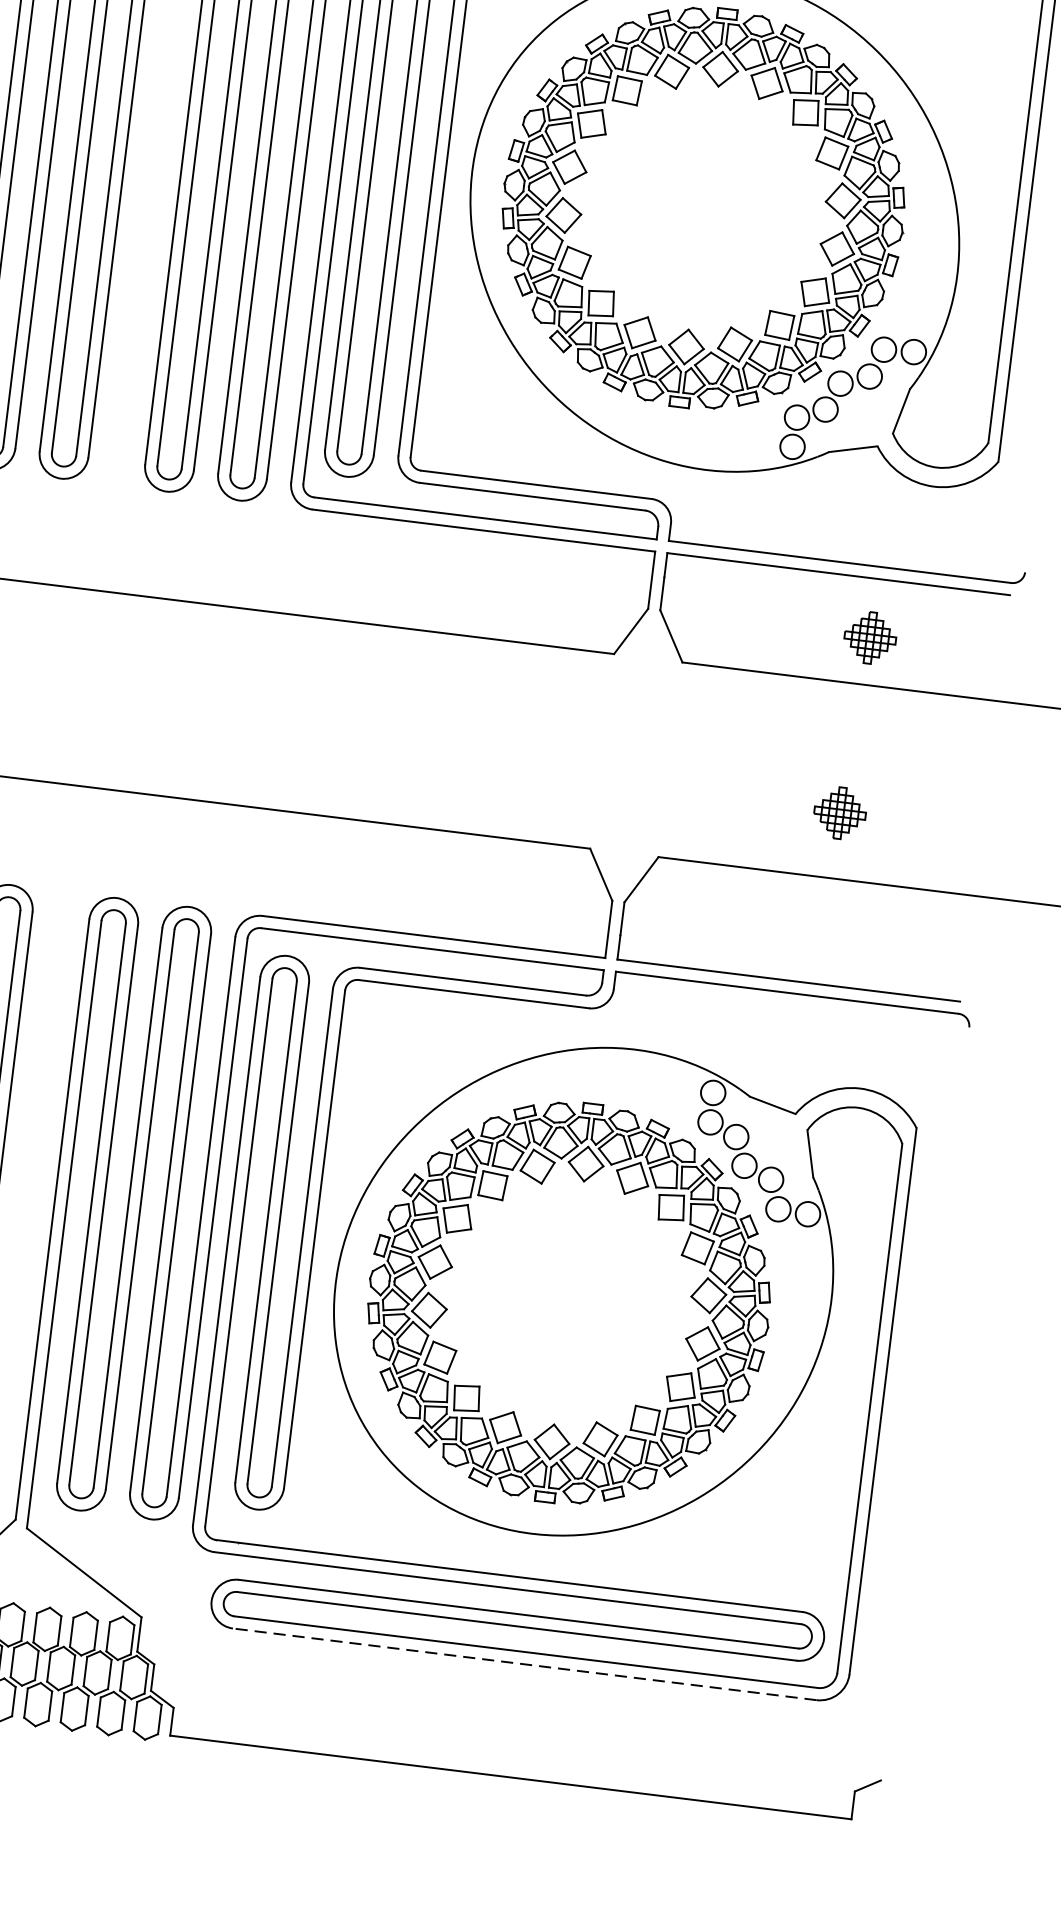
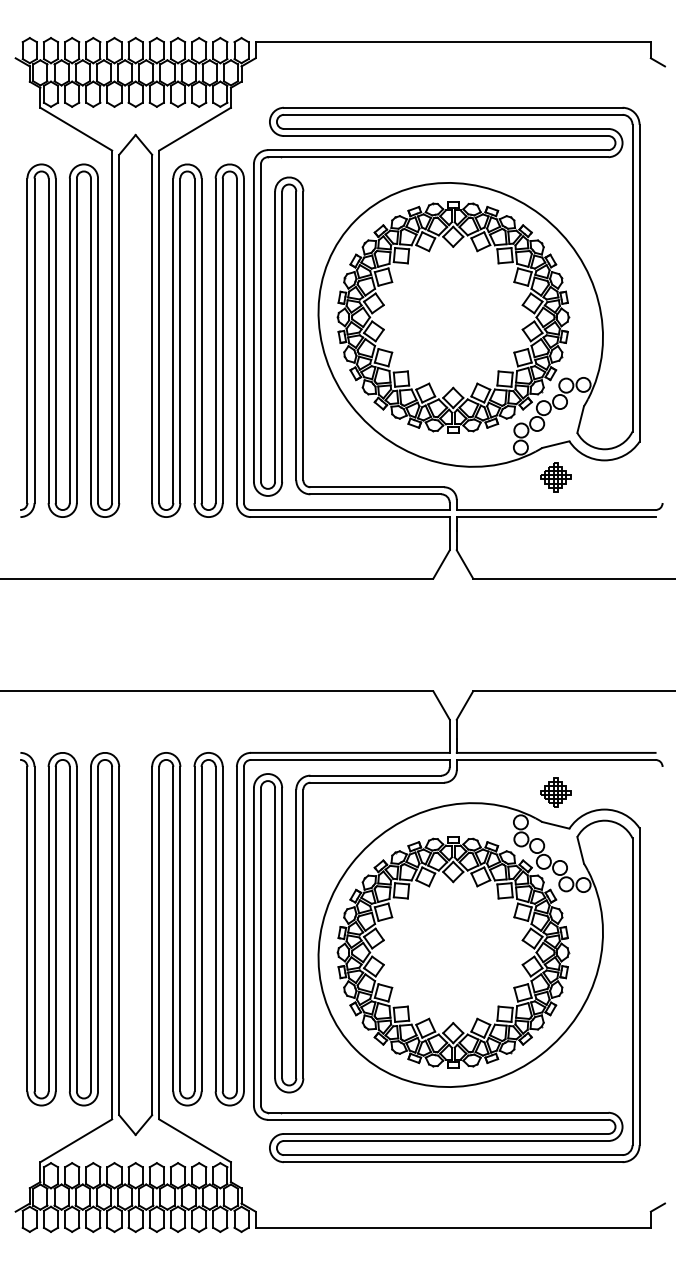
part: (869, 638) -> (555, 477), moved
part: (839, 812) -> (555, 792), moved
line: (523, 1664) -> (452, 1162), dashed -> solid

